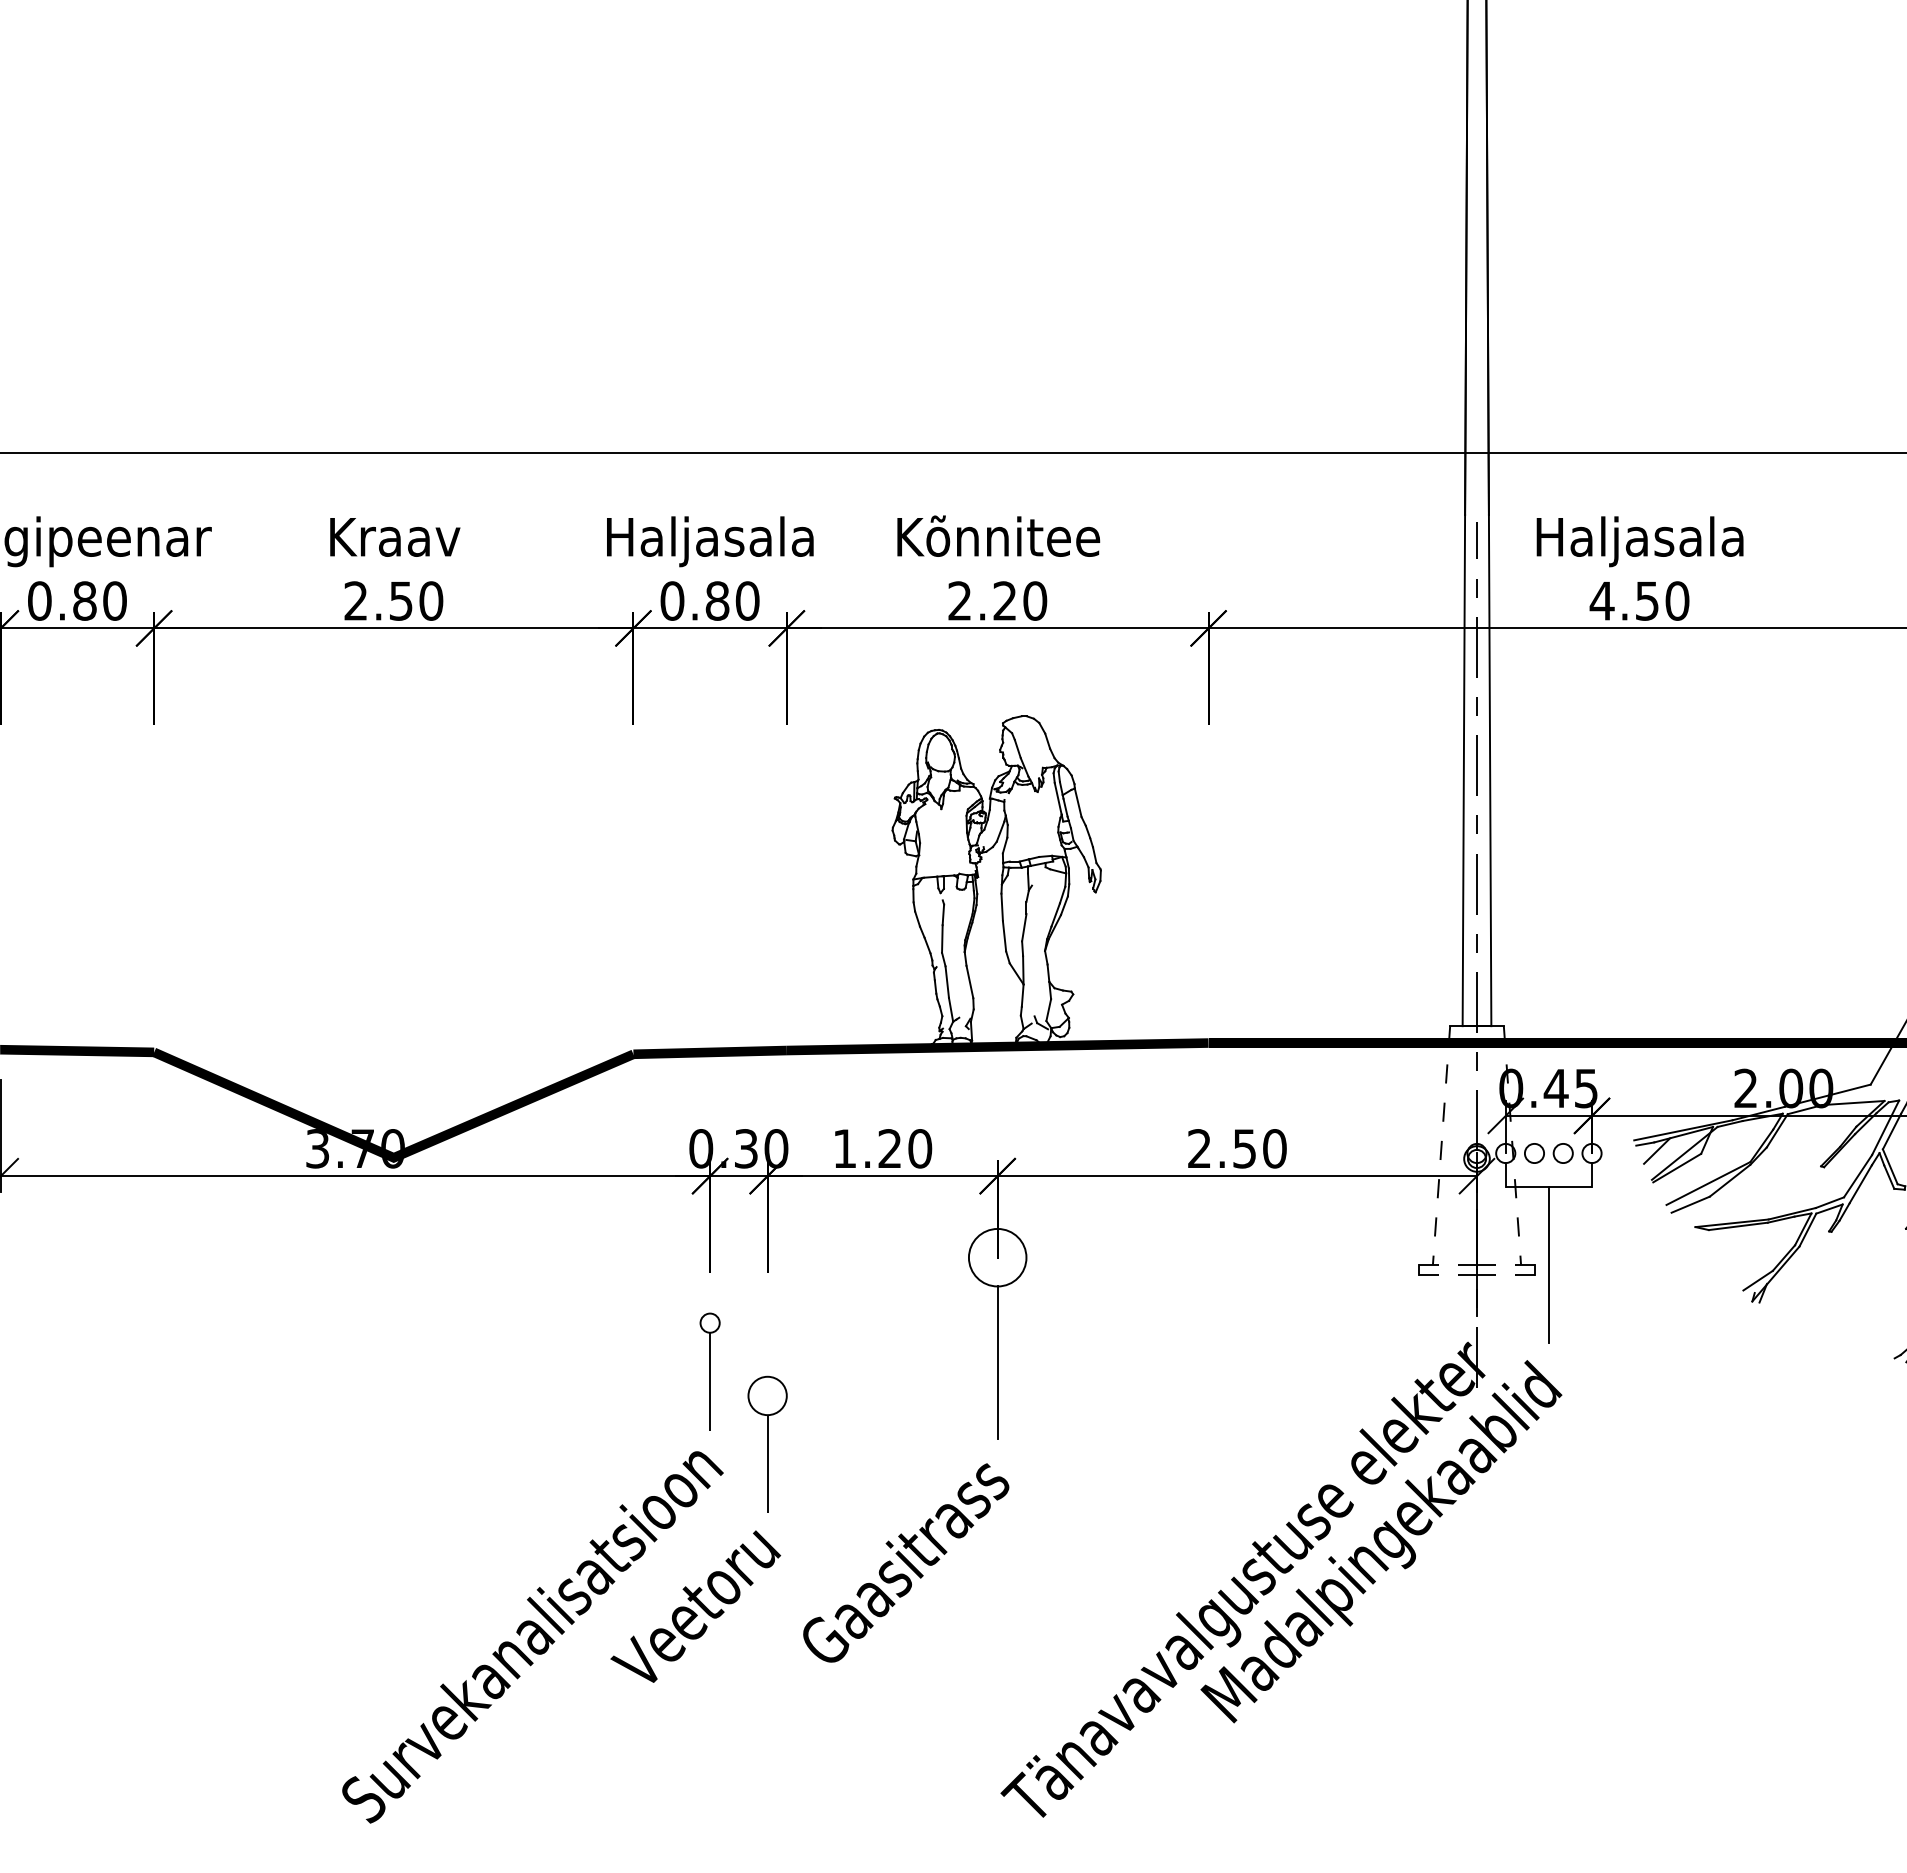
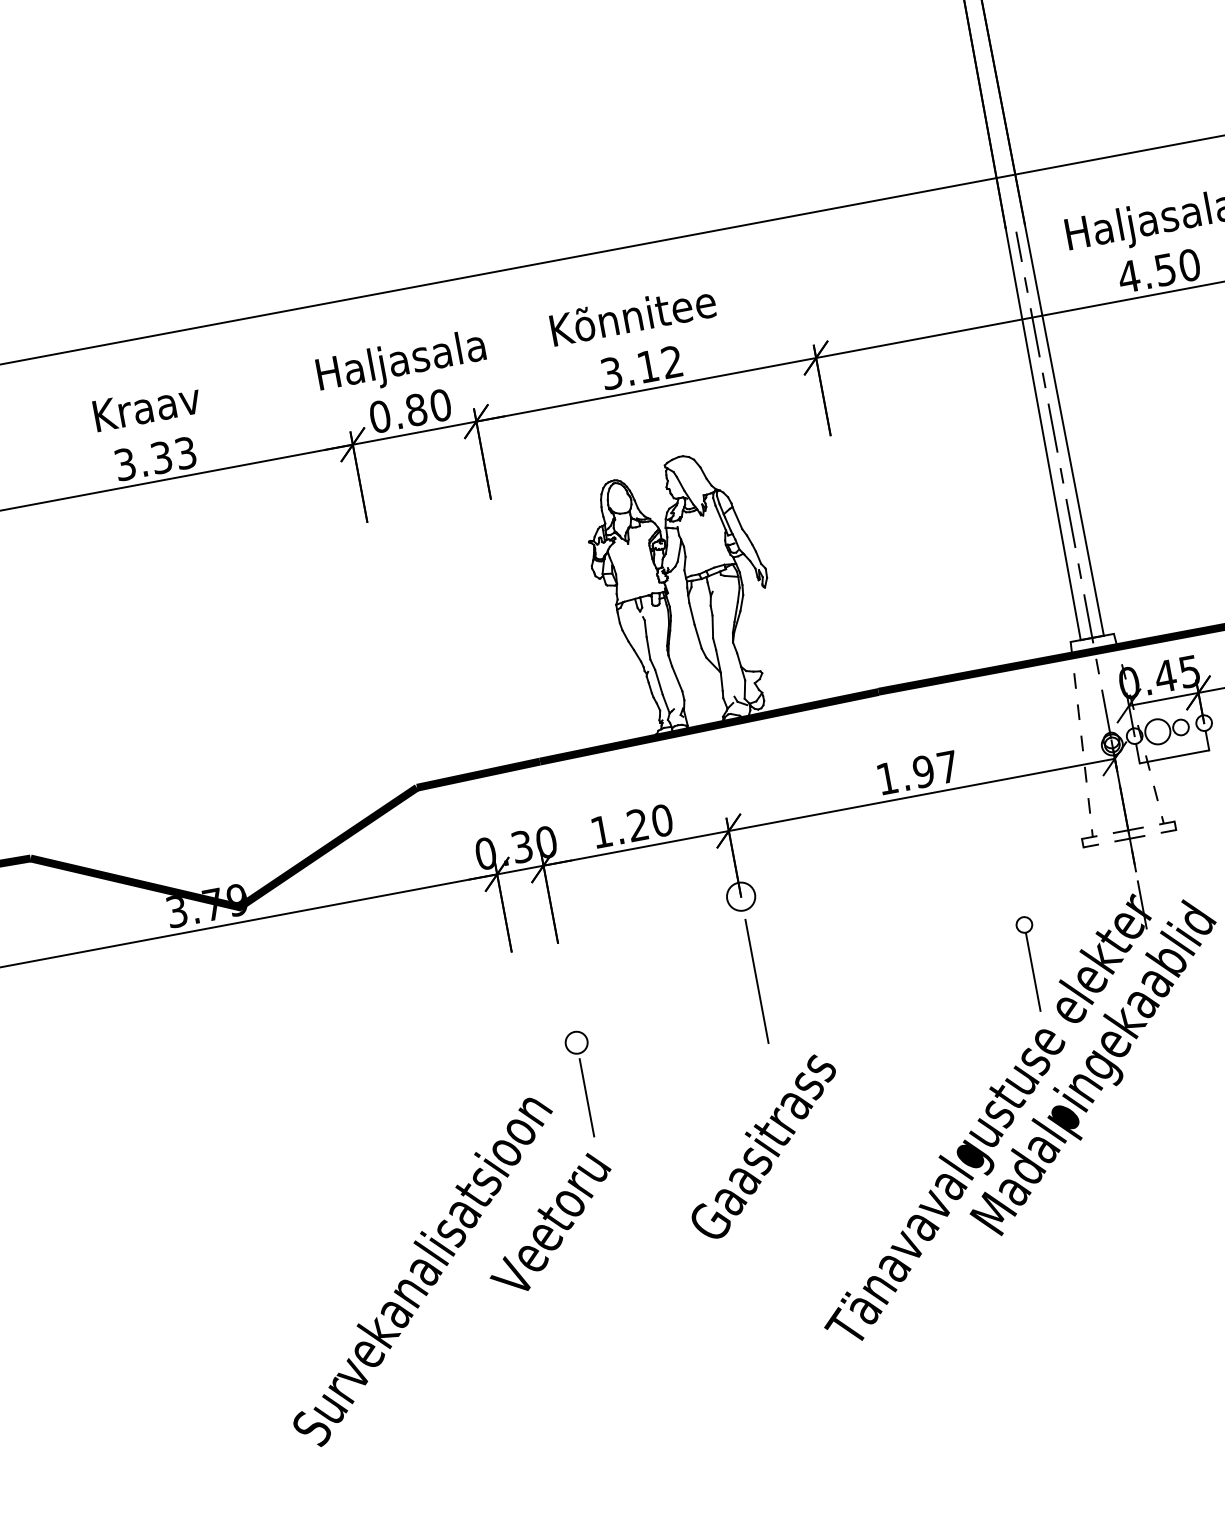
text: (393, 600) -> (155, 458), 2.50 -> 3.33
text: (997, 600) -> (641, 367), 2.20 -> 3.12
text: (392, 1148) -> (237, 899), 3.70 -> 3.79
text: (1237, 1148) -> (917, 772), 2.50 -> 1.97
circle: (1534, 1153) -> (1157, 731), size x1.6
circle: (997, 1257) -> (740, 896), size x0.6
line: (1548, 1265) -> (1185, 819), removed
part: (709, 1371) -> (1031, 963), moved
circle: (767, 1395) -> (576, 1042), size x0.7
text: (906, 1562) -> (764, 1146), moved

